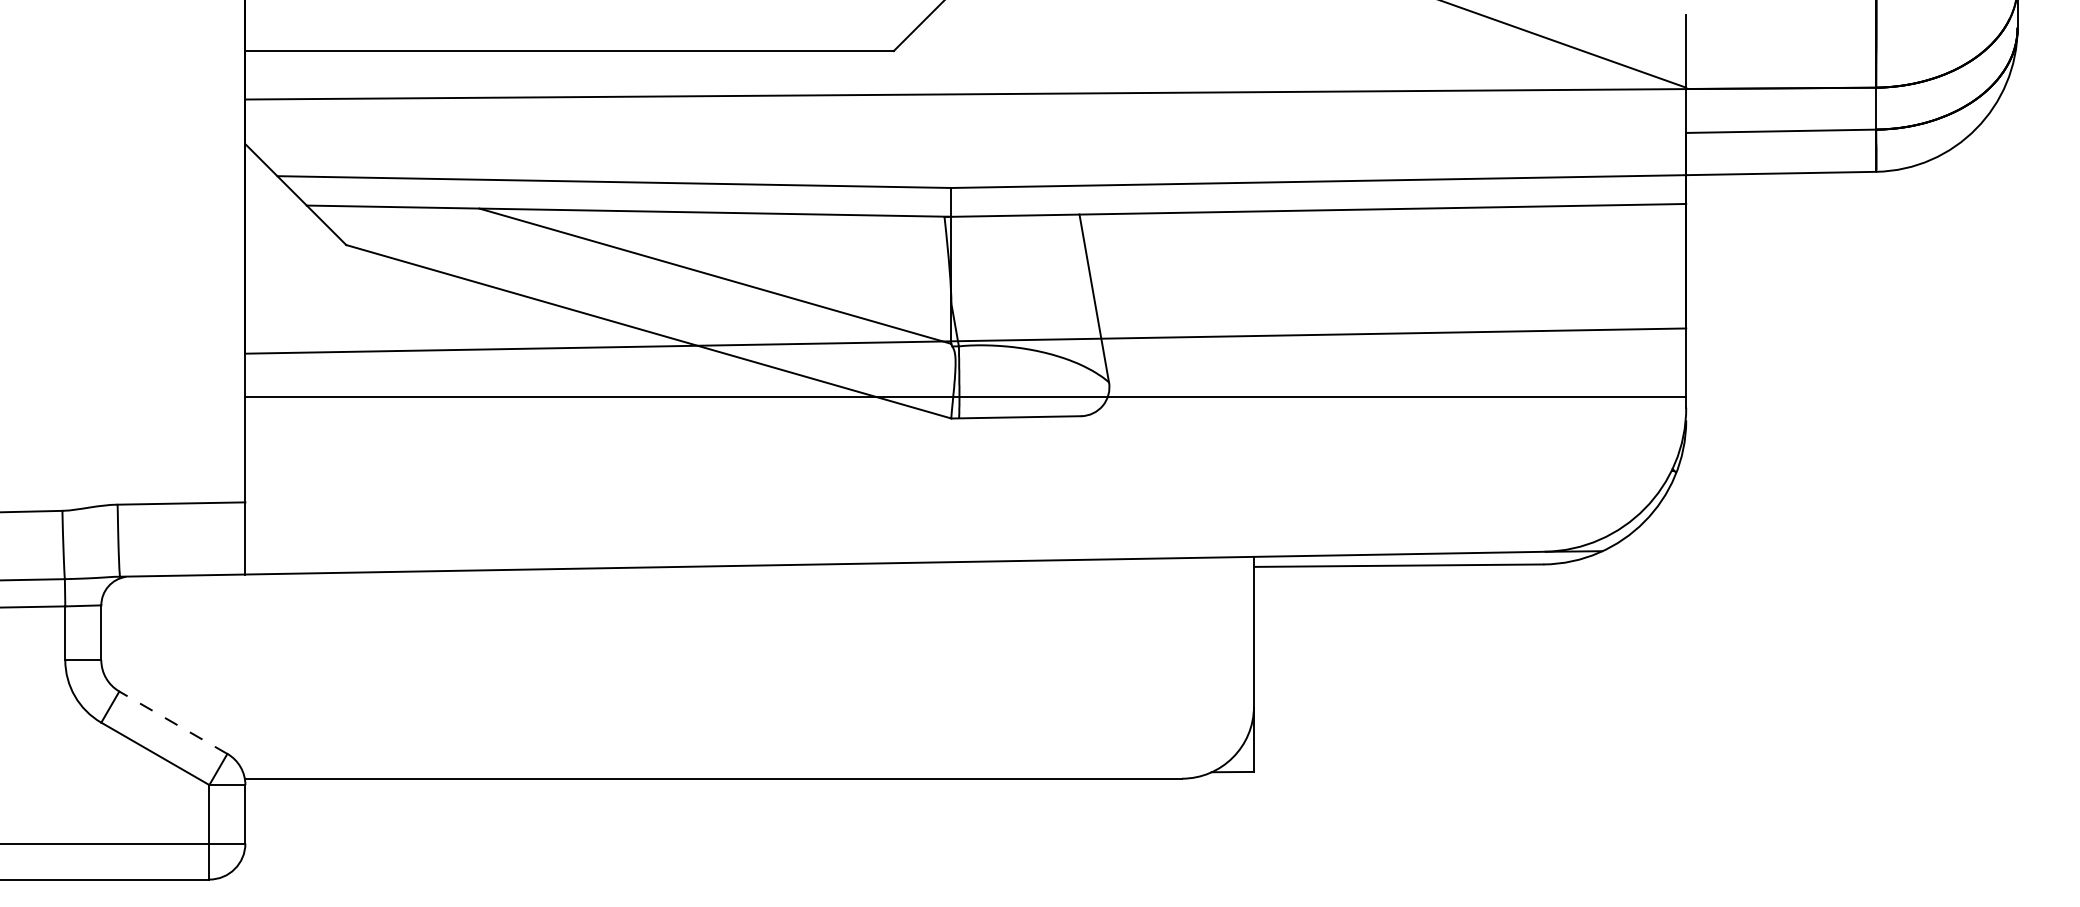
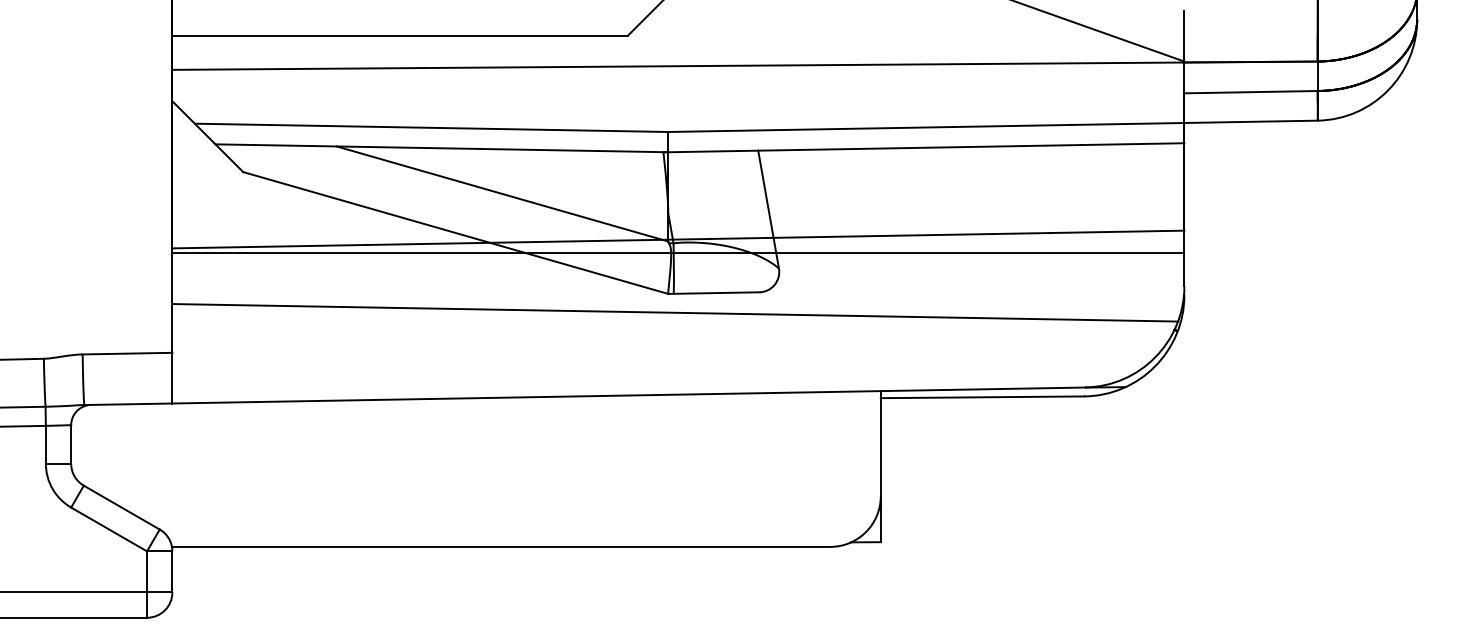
line: (965, 396) -> (678, 253), moved
line: (961, 444) -> (675, 312), added
line: (172, 722) -> (121, 507), dashed -> solid

